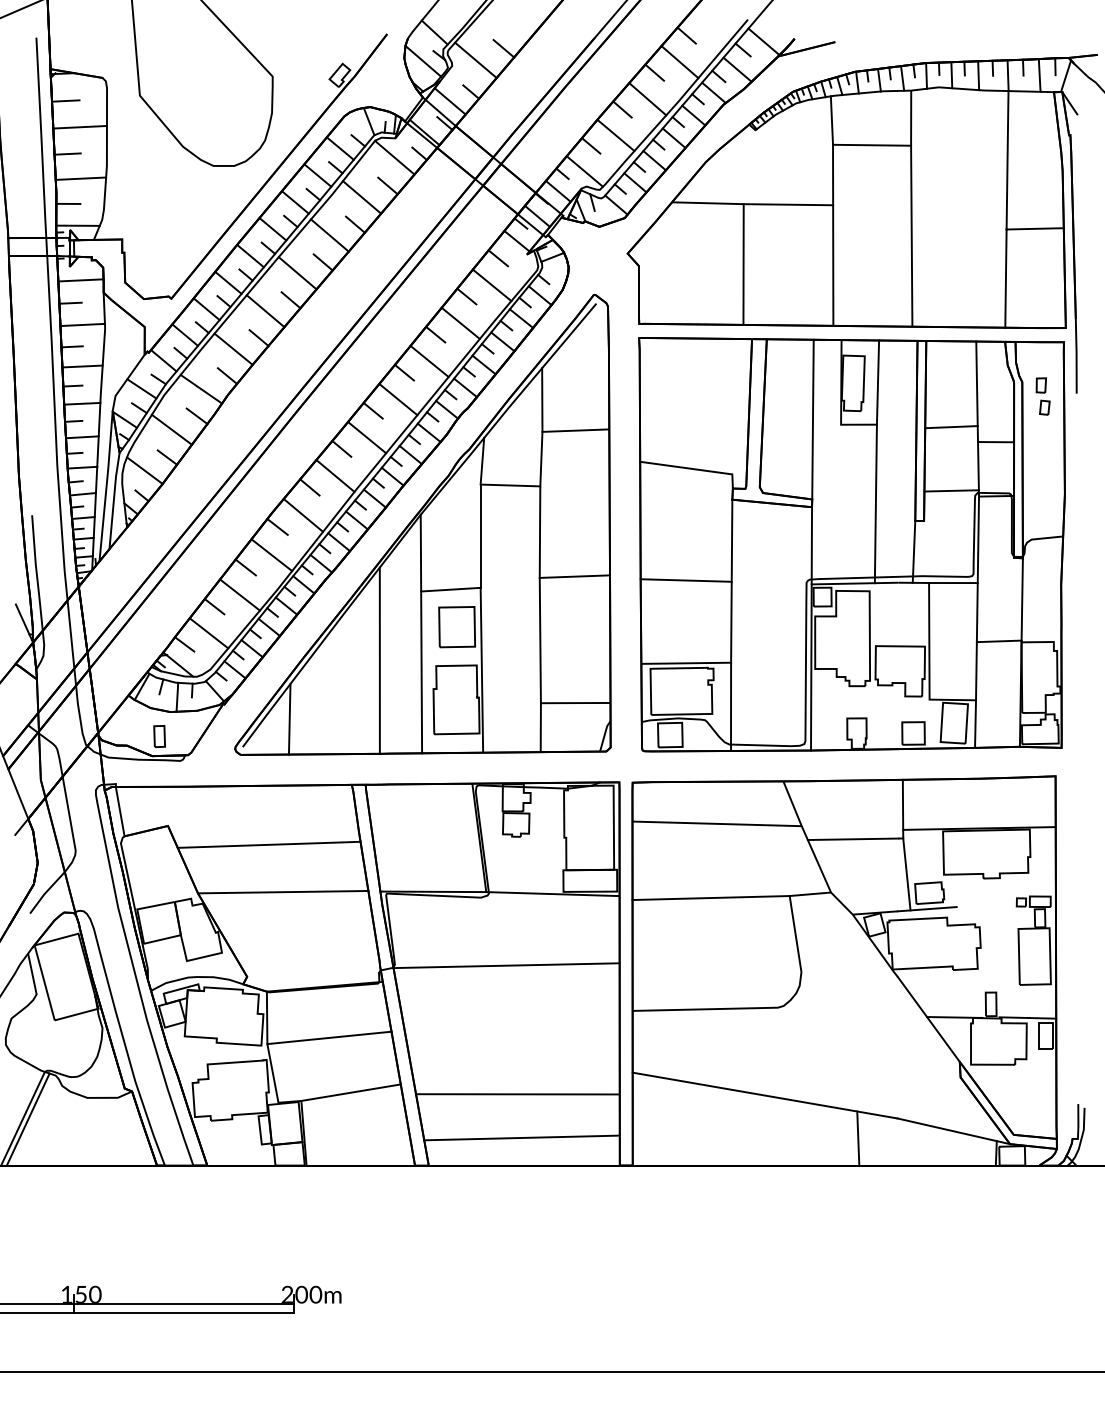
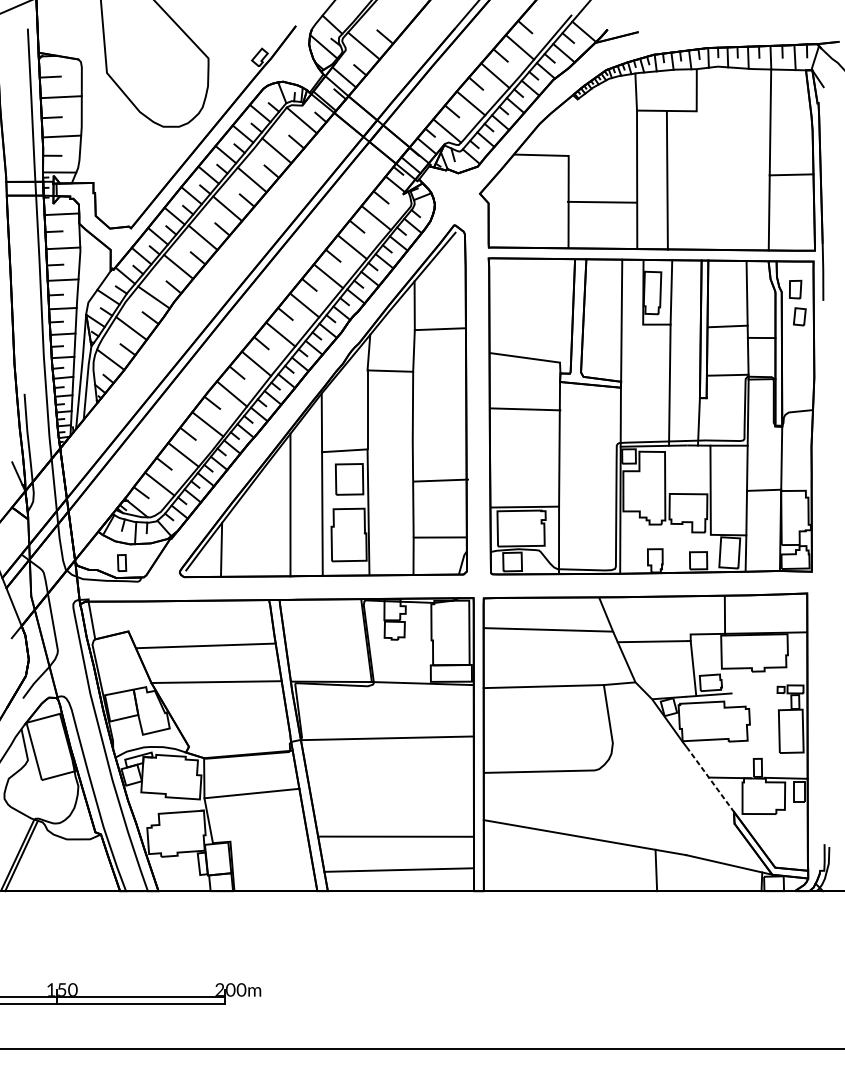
line: (788, 204) -> (602, 202), moved
line: (911, 235) -> (667, 179), moved
part: (1042, 396) -> (797, 303), size x1.6
line: (574, 576) -> (440, 480), moved
line: (685, 580) -> (524, 409), moved
line: (902, 804) -> (724, 615), moved
line: (928, 1019) -> (710, 779), solid -> dashed
line: (350, 1092) -> (268, 835), removed

